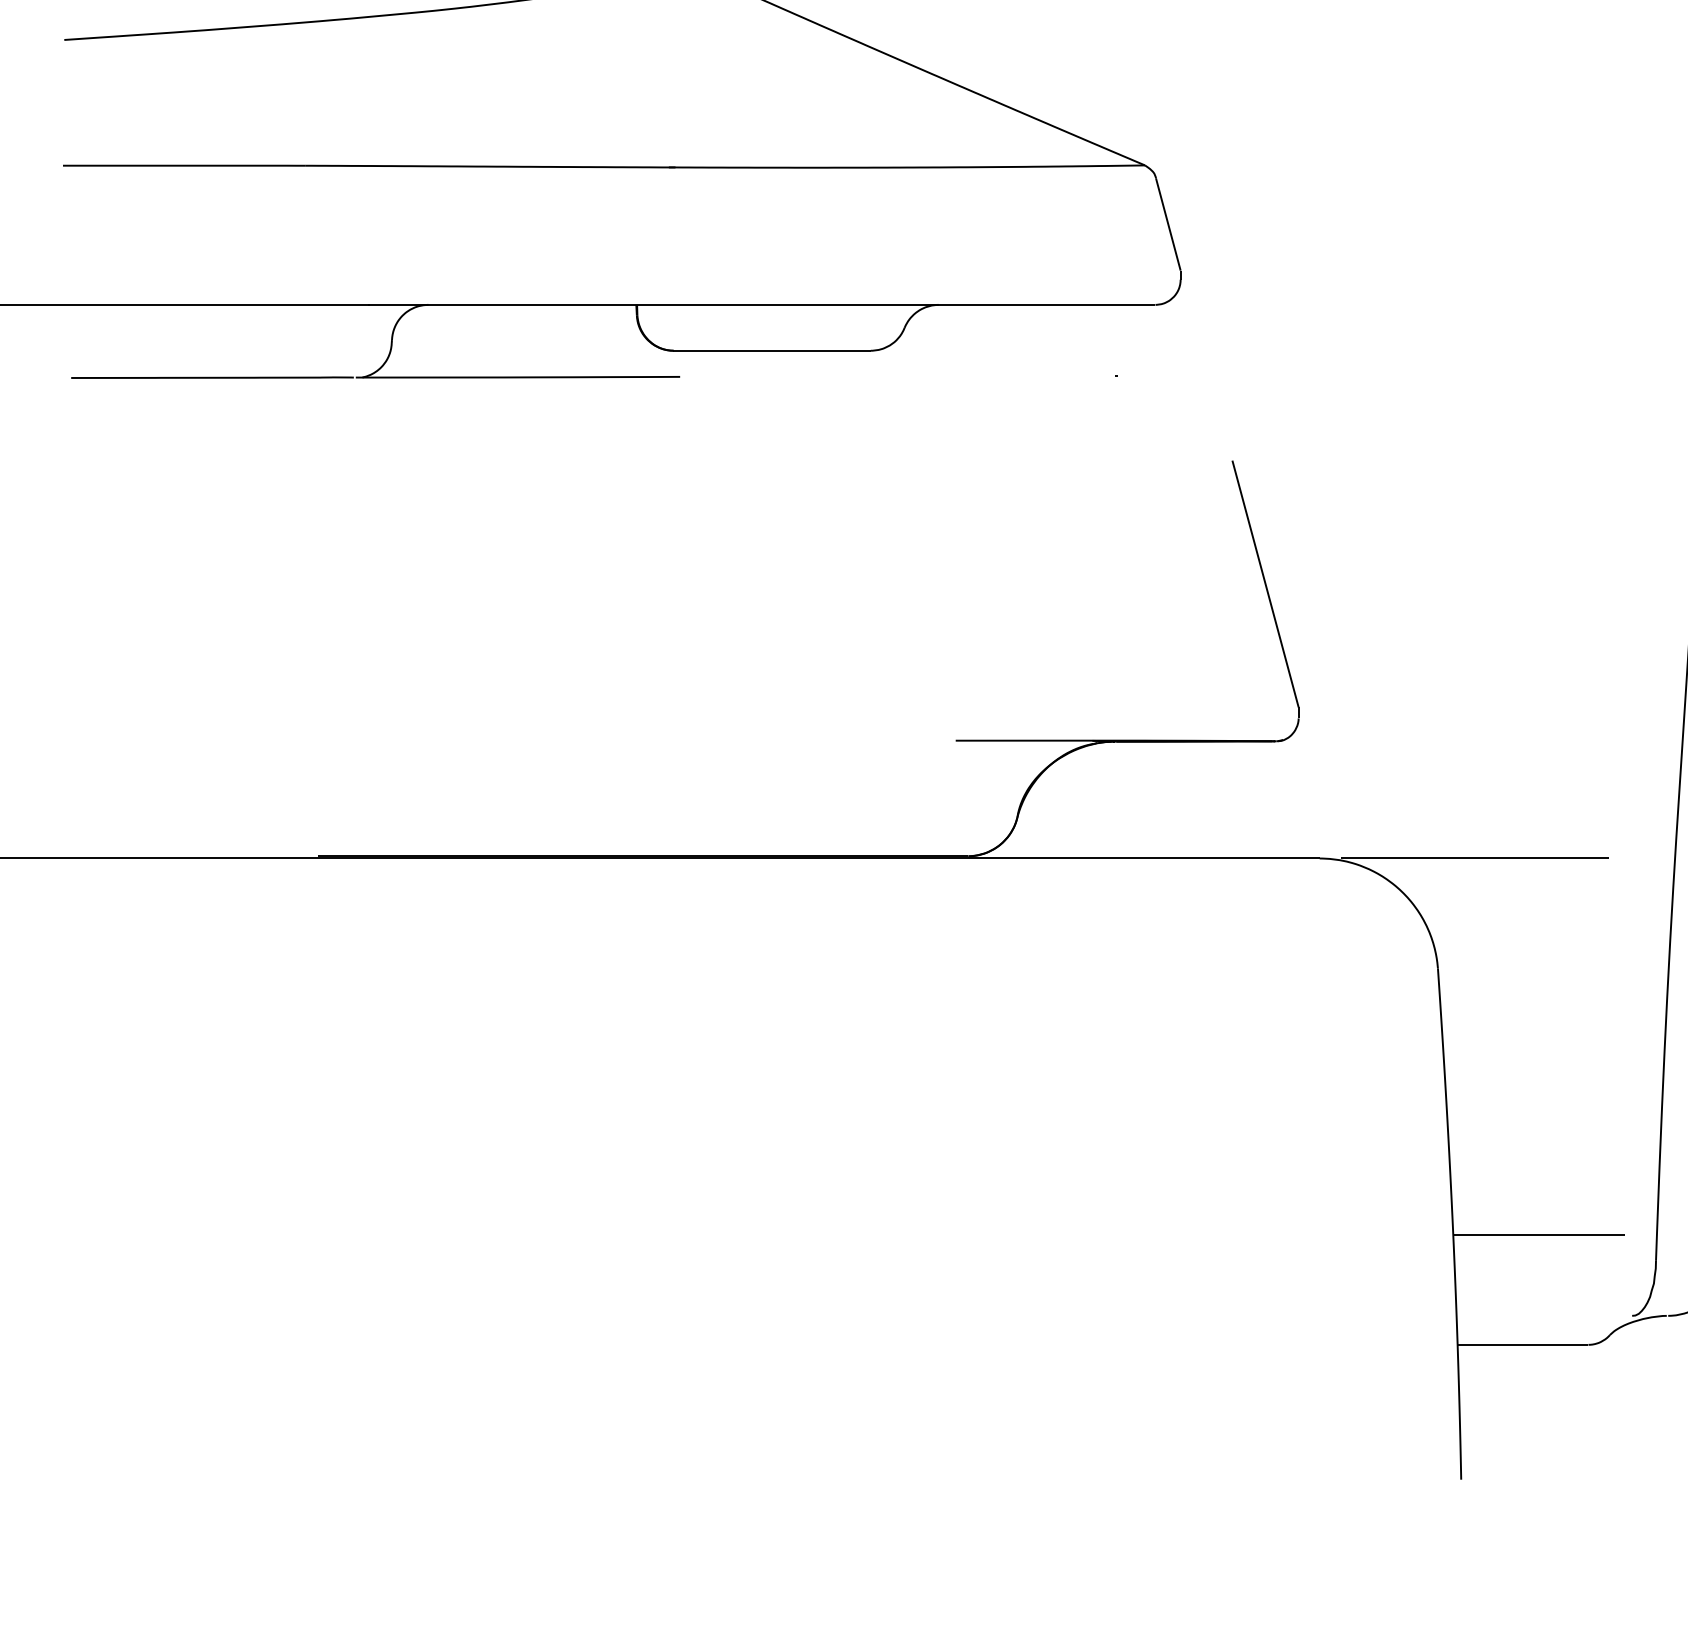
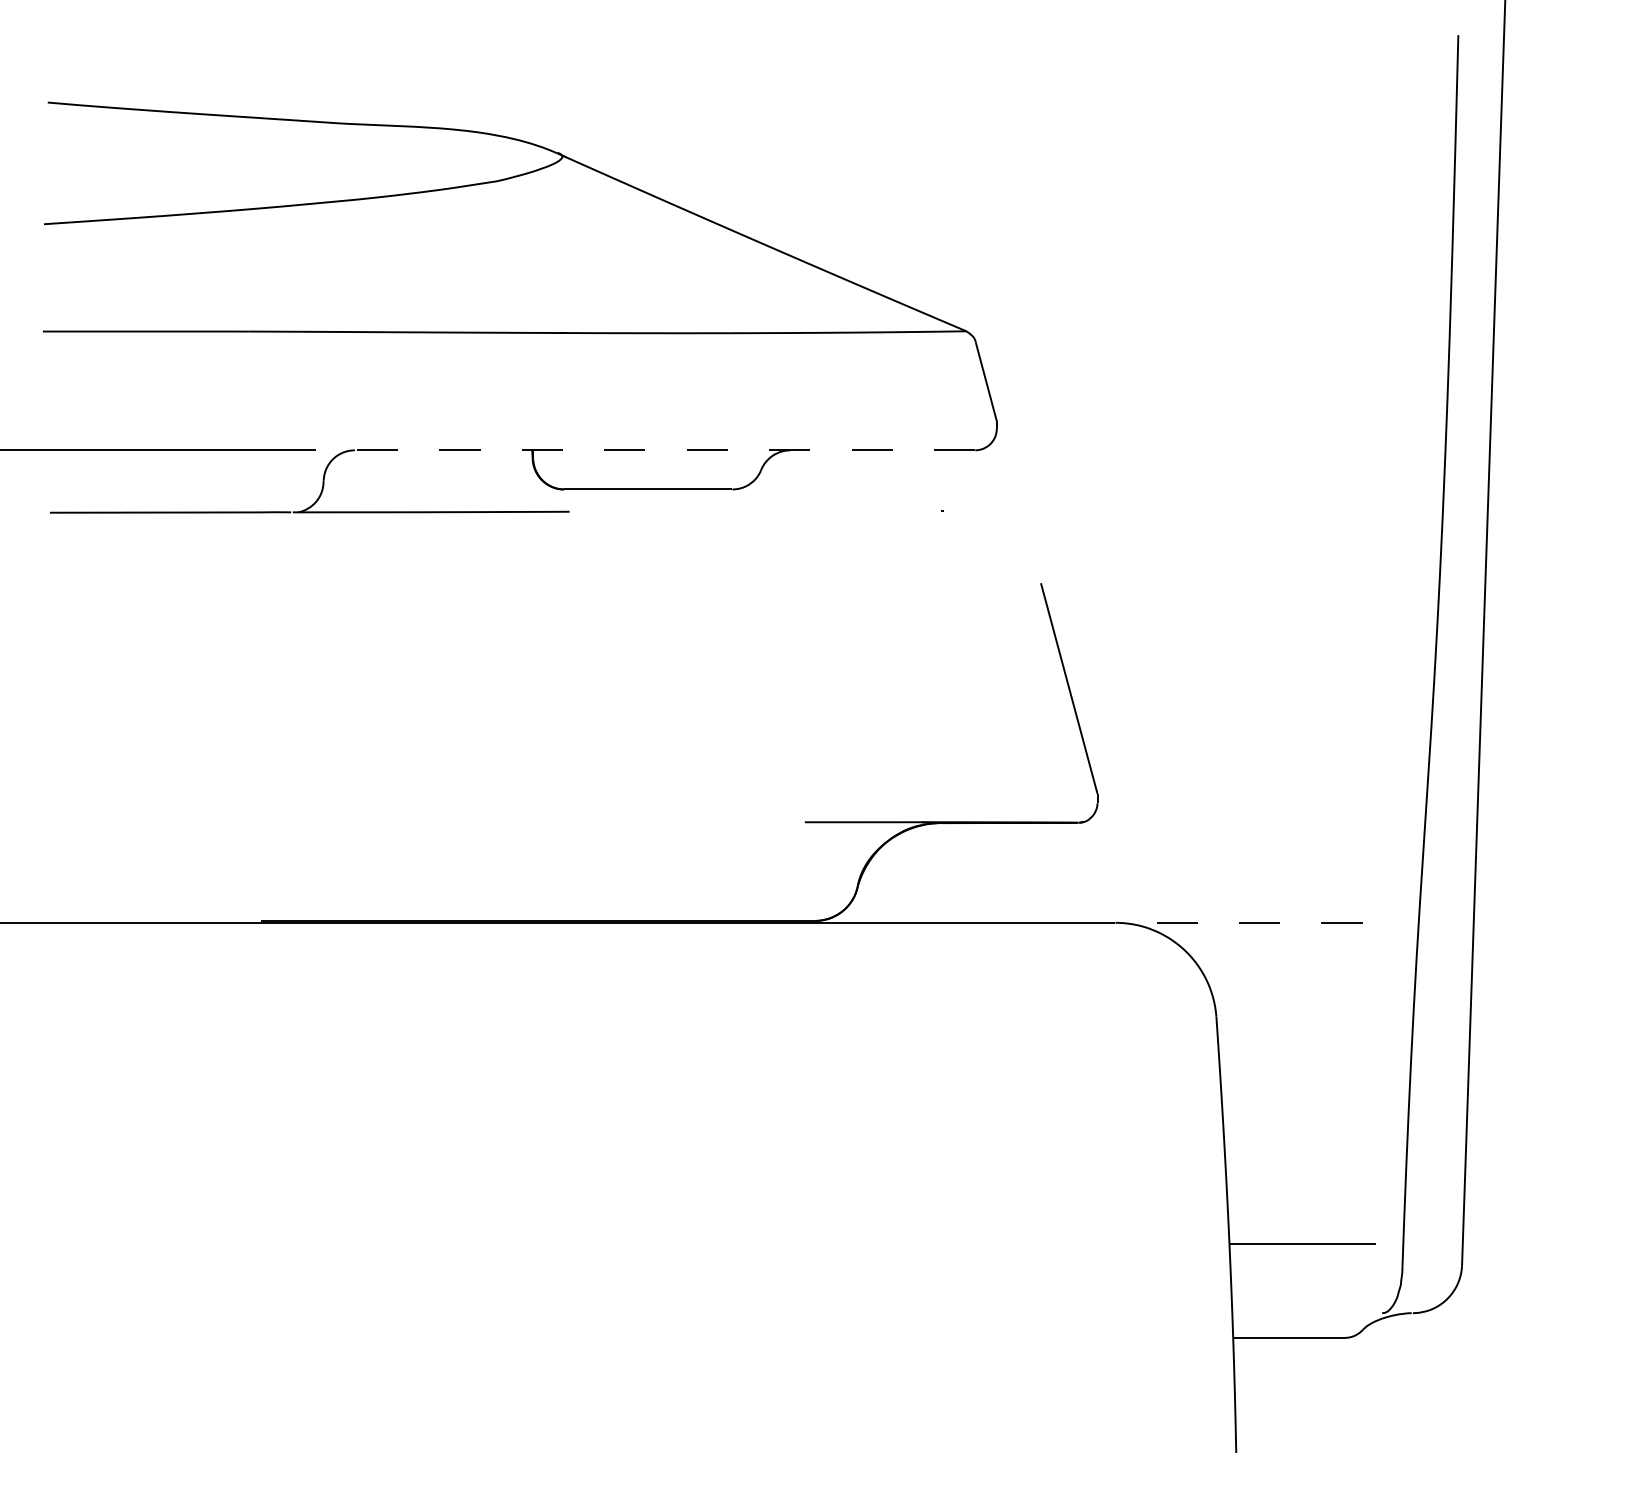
line: (760, 305) -> (638, 450), solid -> dashed
line: (1475, 858) -> (1248, 922), solid -> dashed

